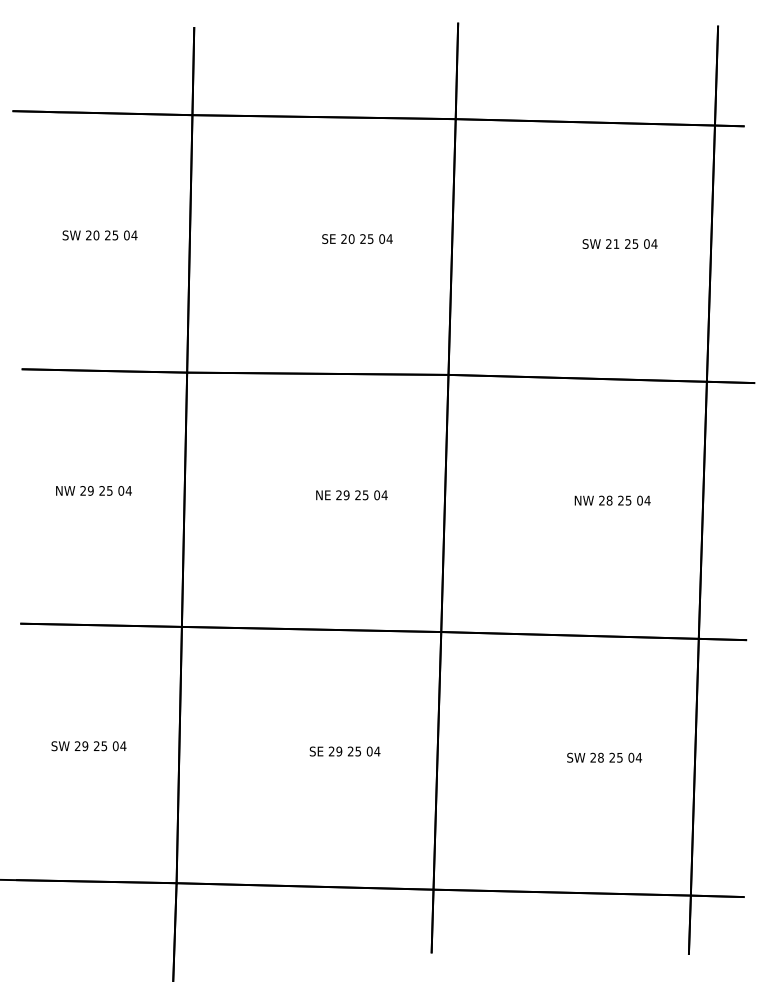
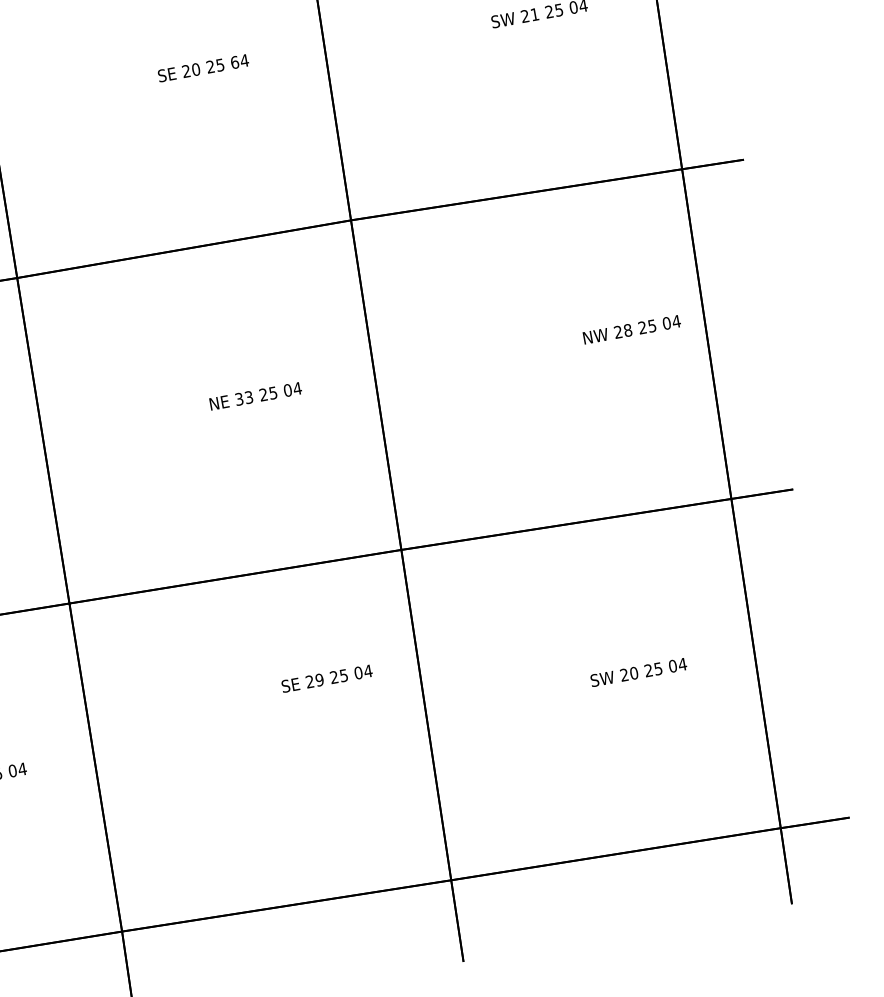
text: (382, 238) -> (235, 61), 04 -> 64
text: (342, 495) -> (243, 398), 29 -> 33
text: (612, 500) -> (631, 329), moved
text: (344, 751) -> (326, 678), moved
text: (600, 757) -> (633, 673), 28 -> 20

